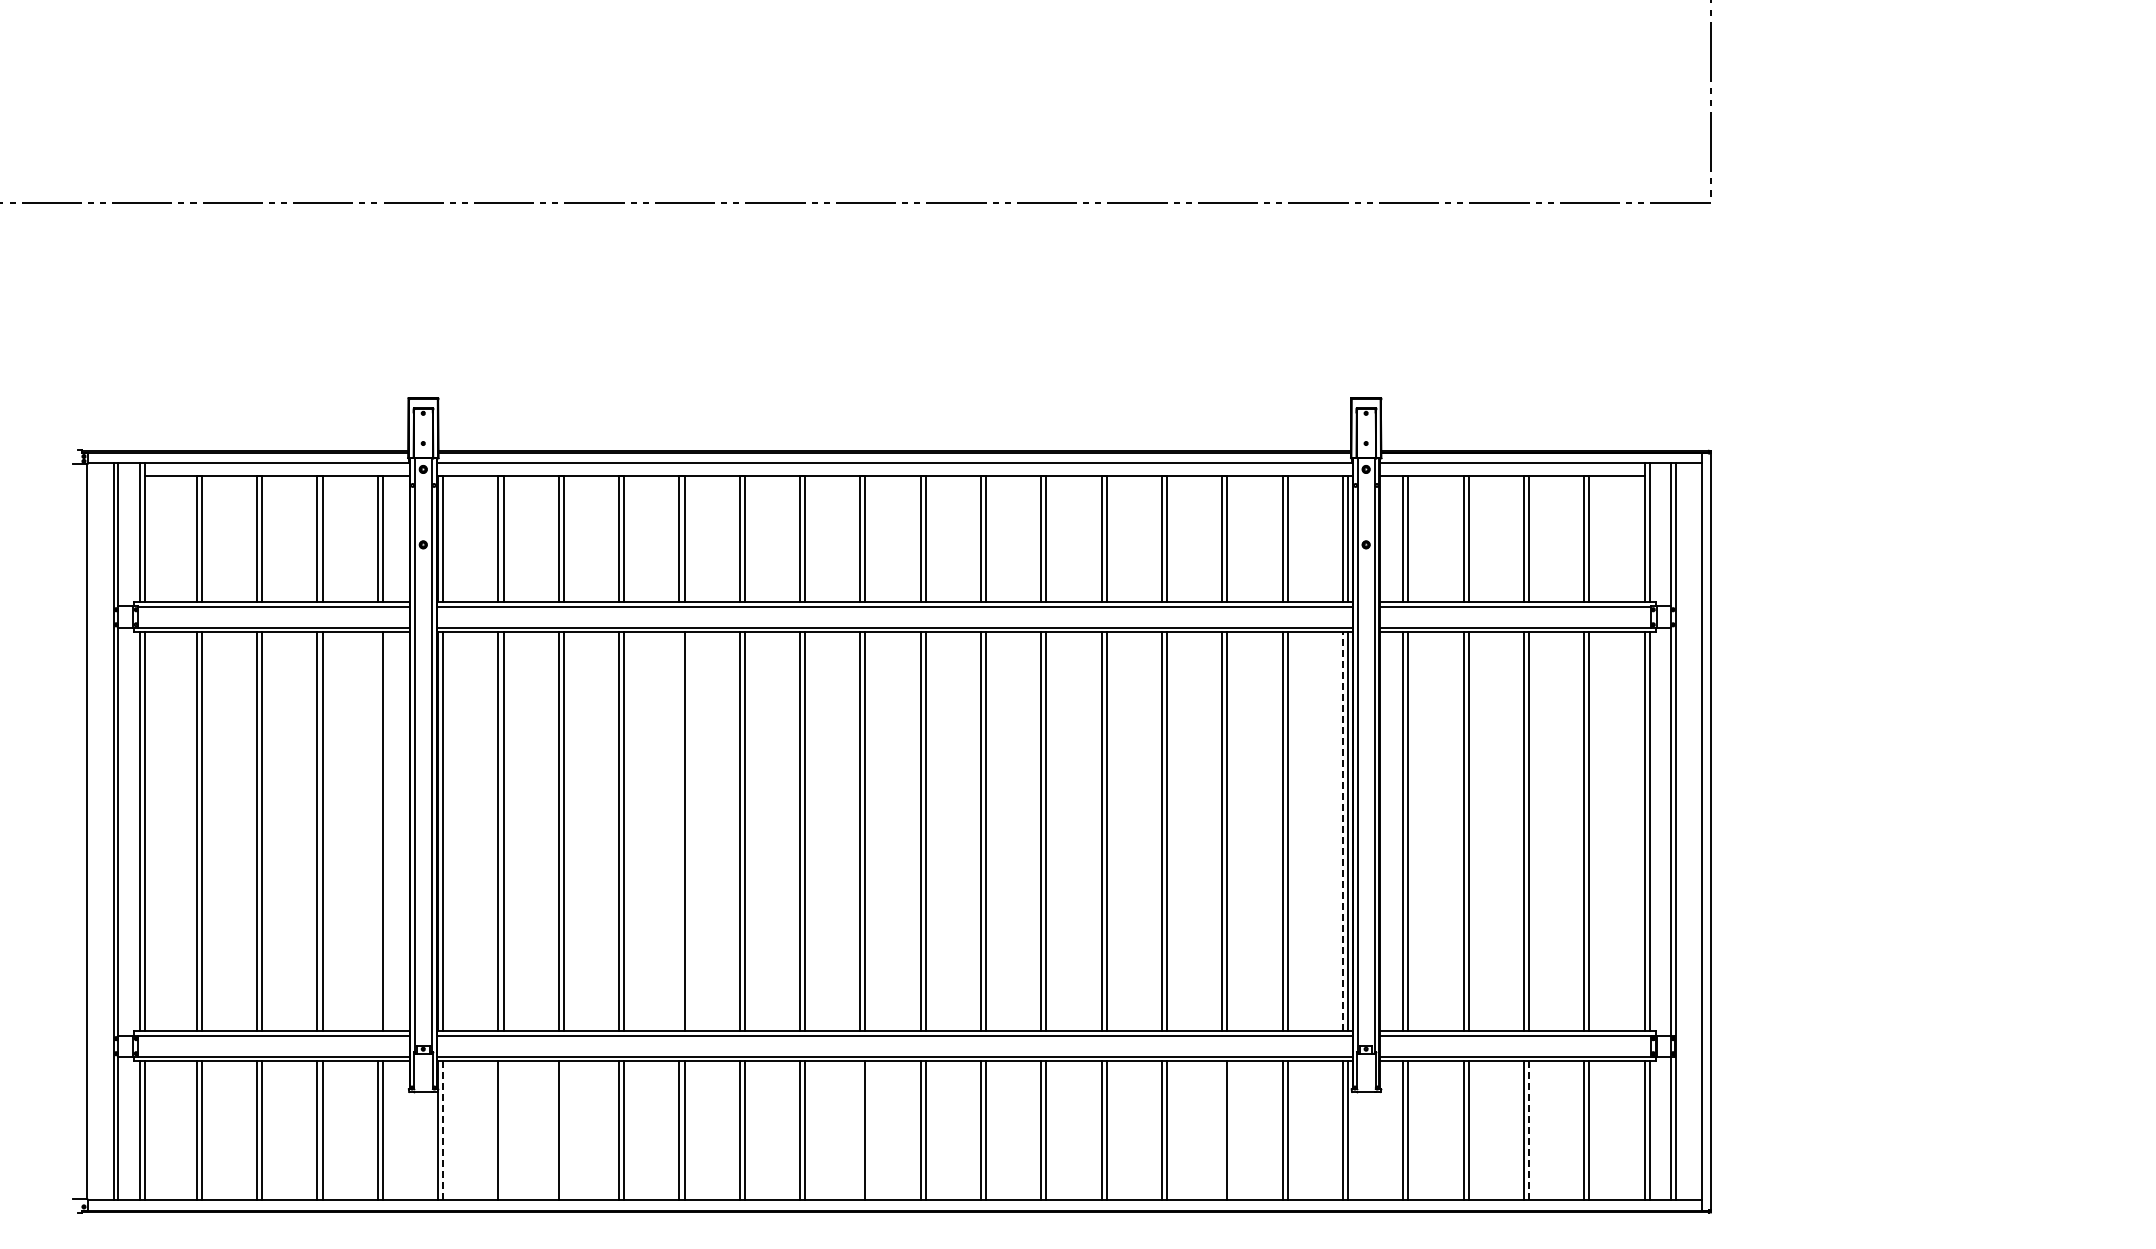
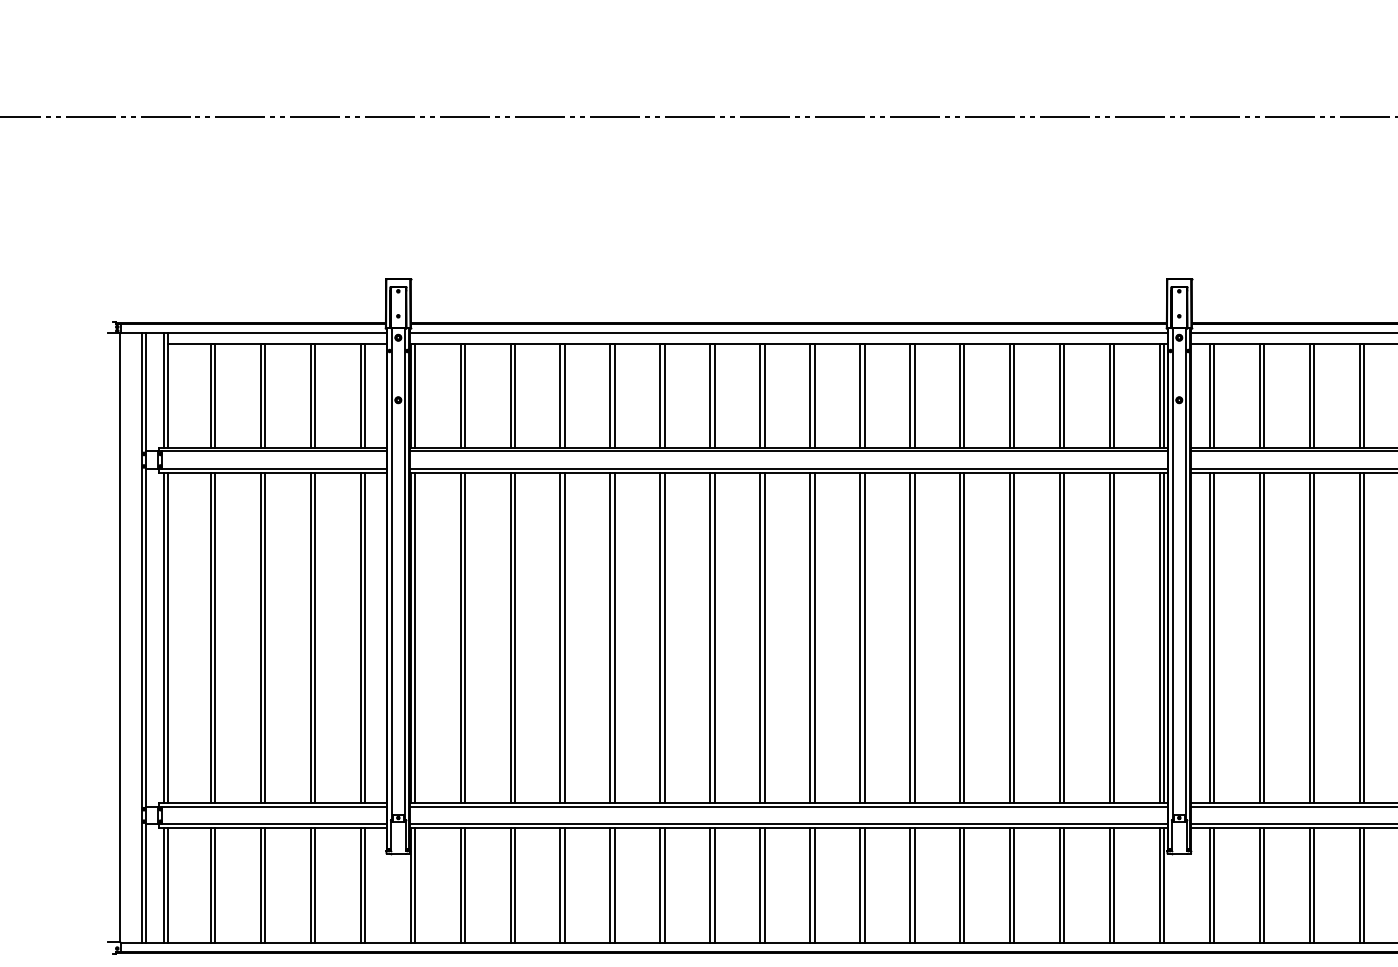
line: (377, 831) -> (360, 637), added
line: (679, 831) -> (610, 637), added
line: (1342, 831) -> (1159, 637), dashed -> solid
line: (443, 1130) -> (415, 885), dashed -> solid
line: (503, 1130) -> (464, 885), added
line: (563, 1130) -> (514, 885), added
line: (860, 1130) -> (760, 885), added
line: (1222, 1130) -> (1060, 885), added
line: (1529, 1130) -> (1314, 885), dashed -> solid

